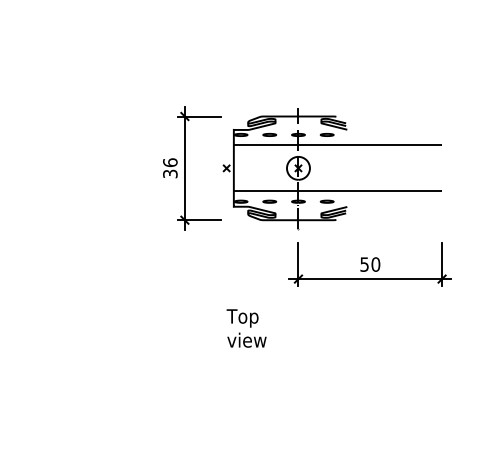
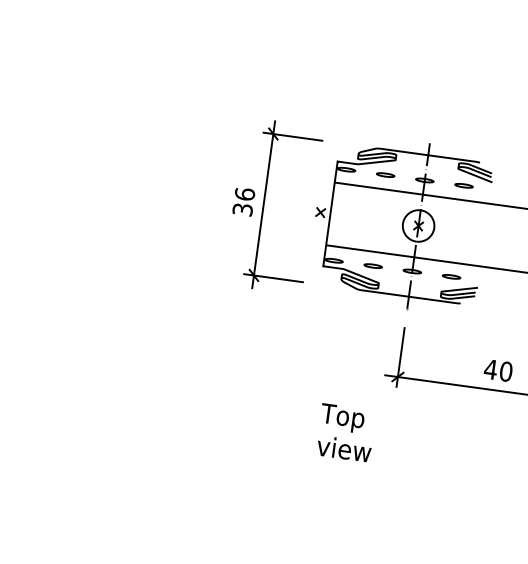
text: (364, 264) -> (490, 369), 50 -> 40
text: (246, 328) -> (345, 432), moved

